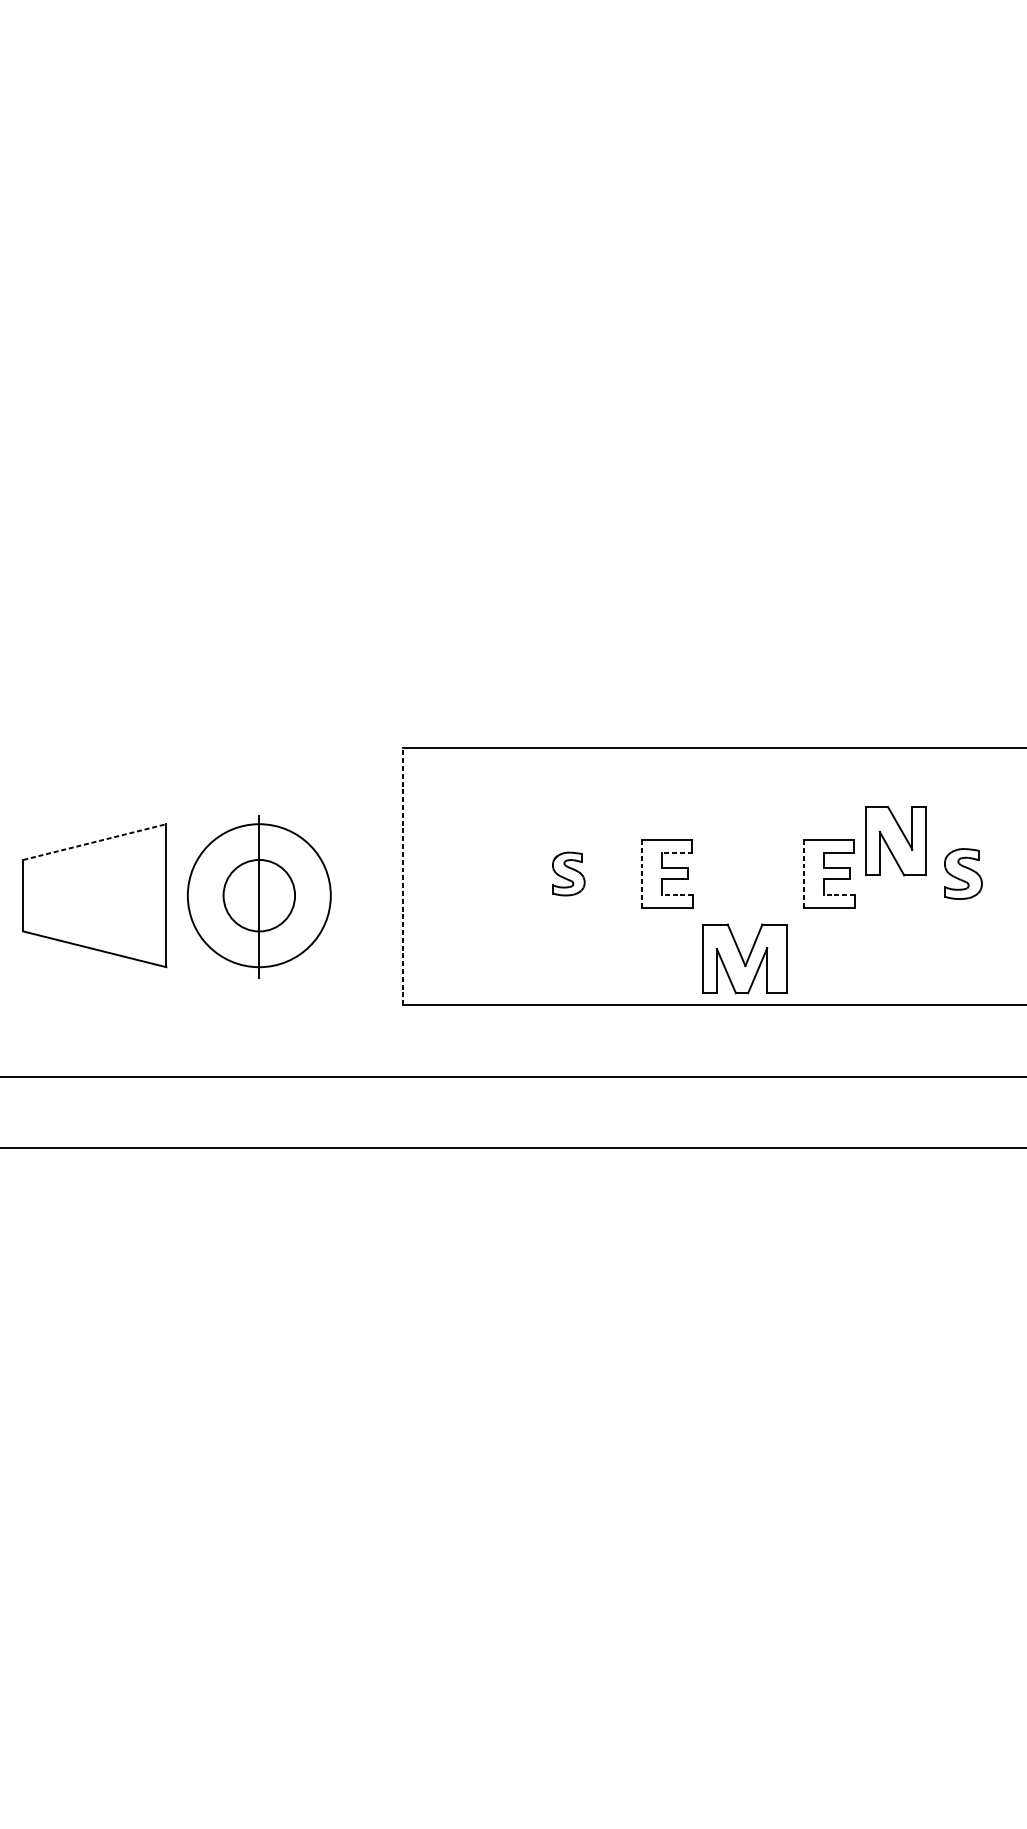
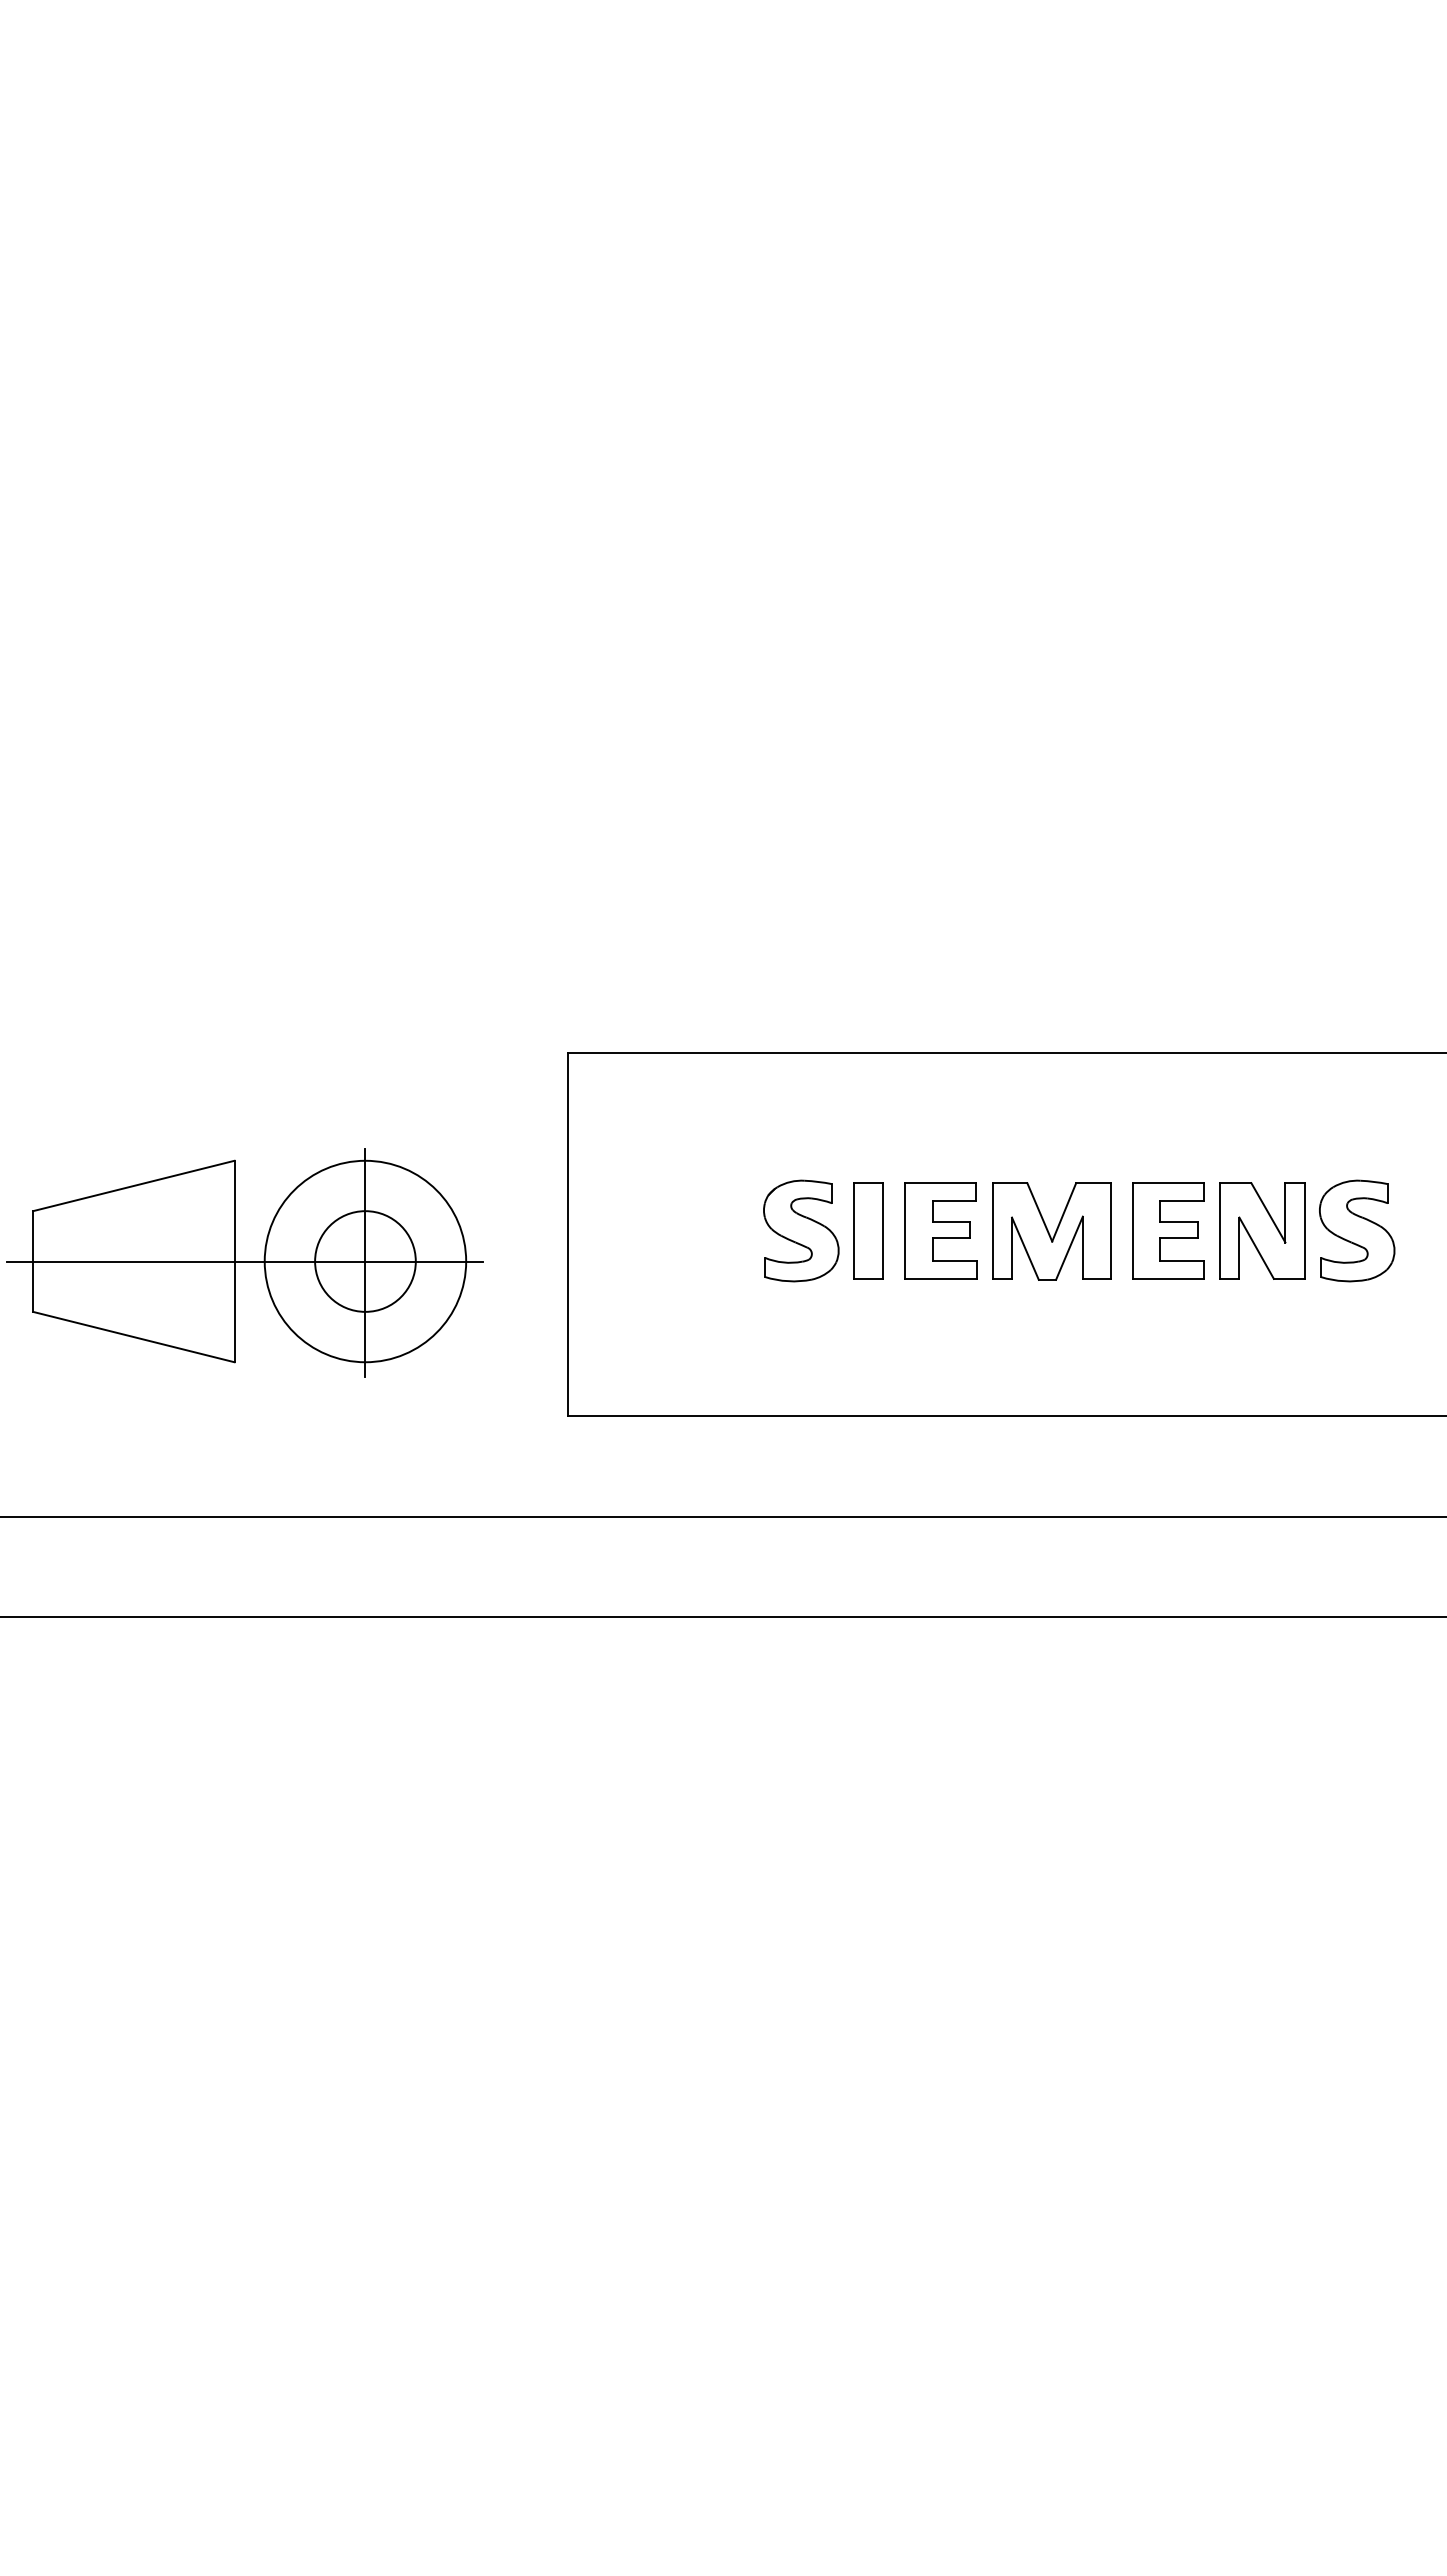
line: (94, 841) -> (133, 1185), dashed -> solid
part: (896, 841) -> (1262, 1230), moved
line: (677, 852) -> (954, 1200), dashed -> solid
part: (568, 873) -> (801, 1230), size x1.67
part: (616, 873) -> (868, 1230), added
part: (963, 873) -> (1357, 1230), size x1.43
line: (641, 874) -> (904, 1231), dashed -> solid
line: (803, 874) -> (1132, 1231), dashed -> solid
line: (402, 876) -> (567, 1234), dashed -> solid
line: (677, 894) -> (954, 1260), dashed -> solid
line: (838, 894) -> (1181, 1260), dashed -> solid
line: (173, 895) -> (244, 1261), added
part: (744, 958) -> (1051, 1231), moved

